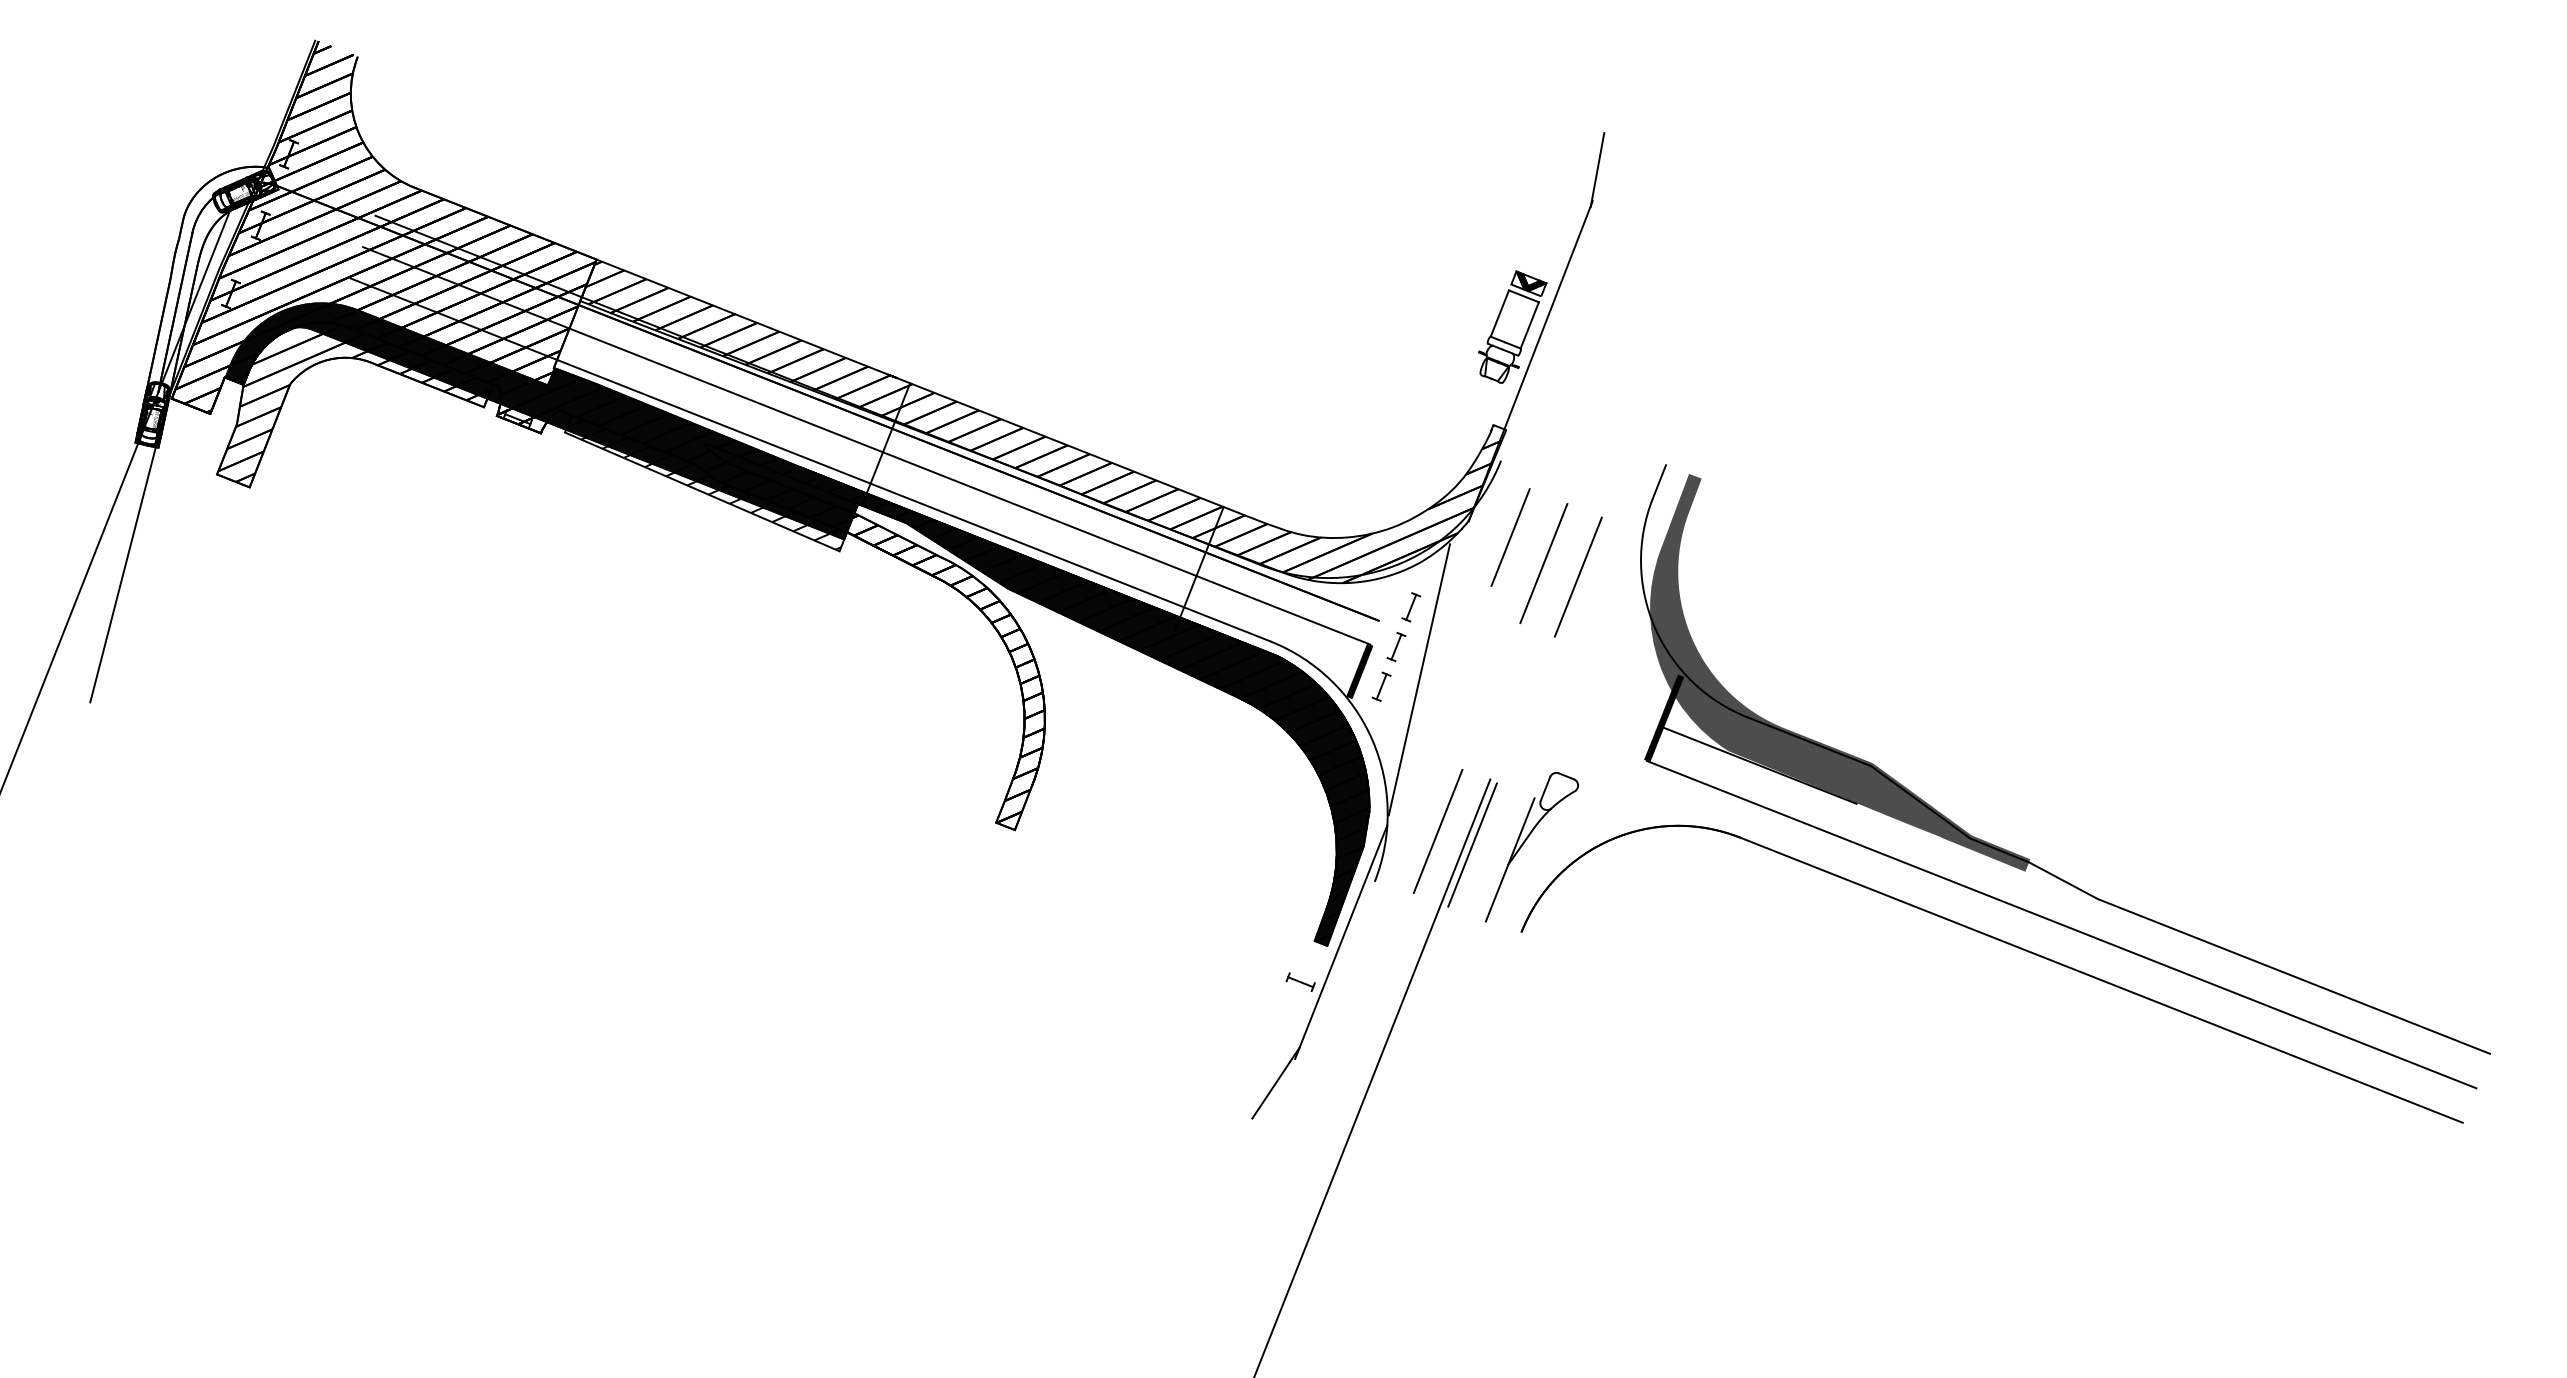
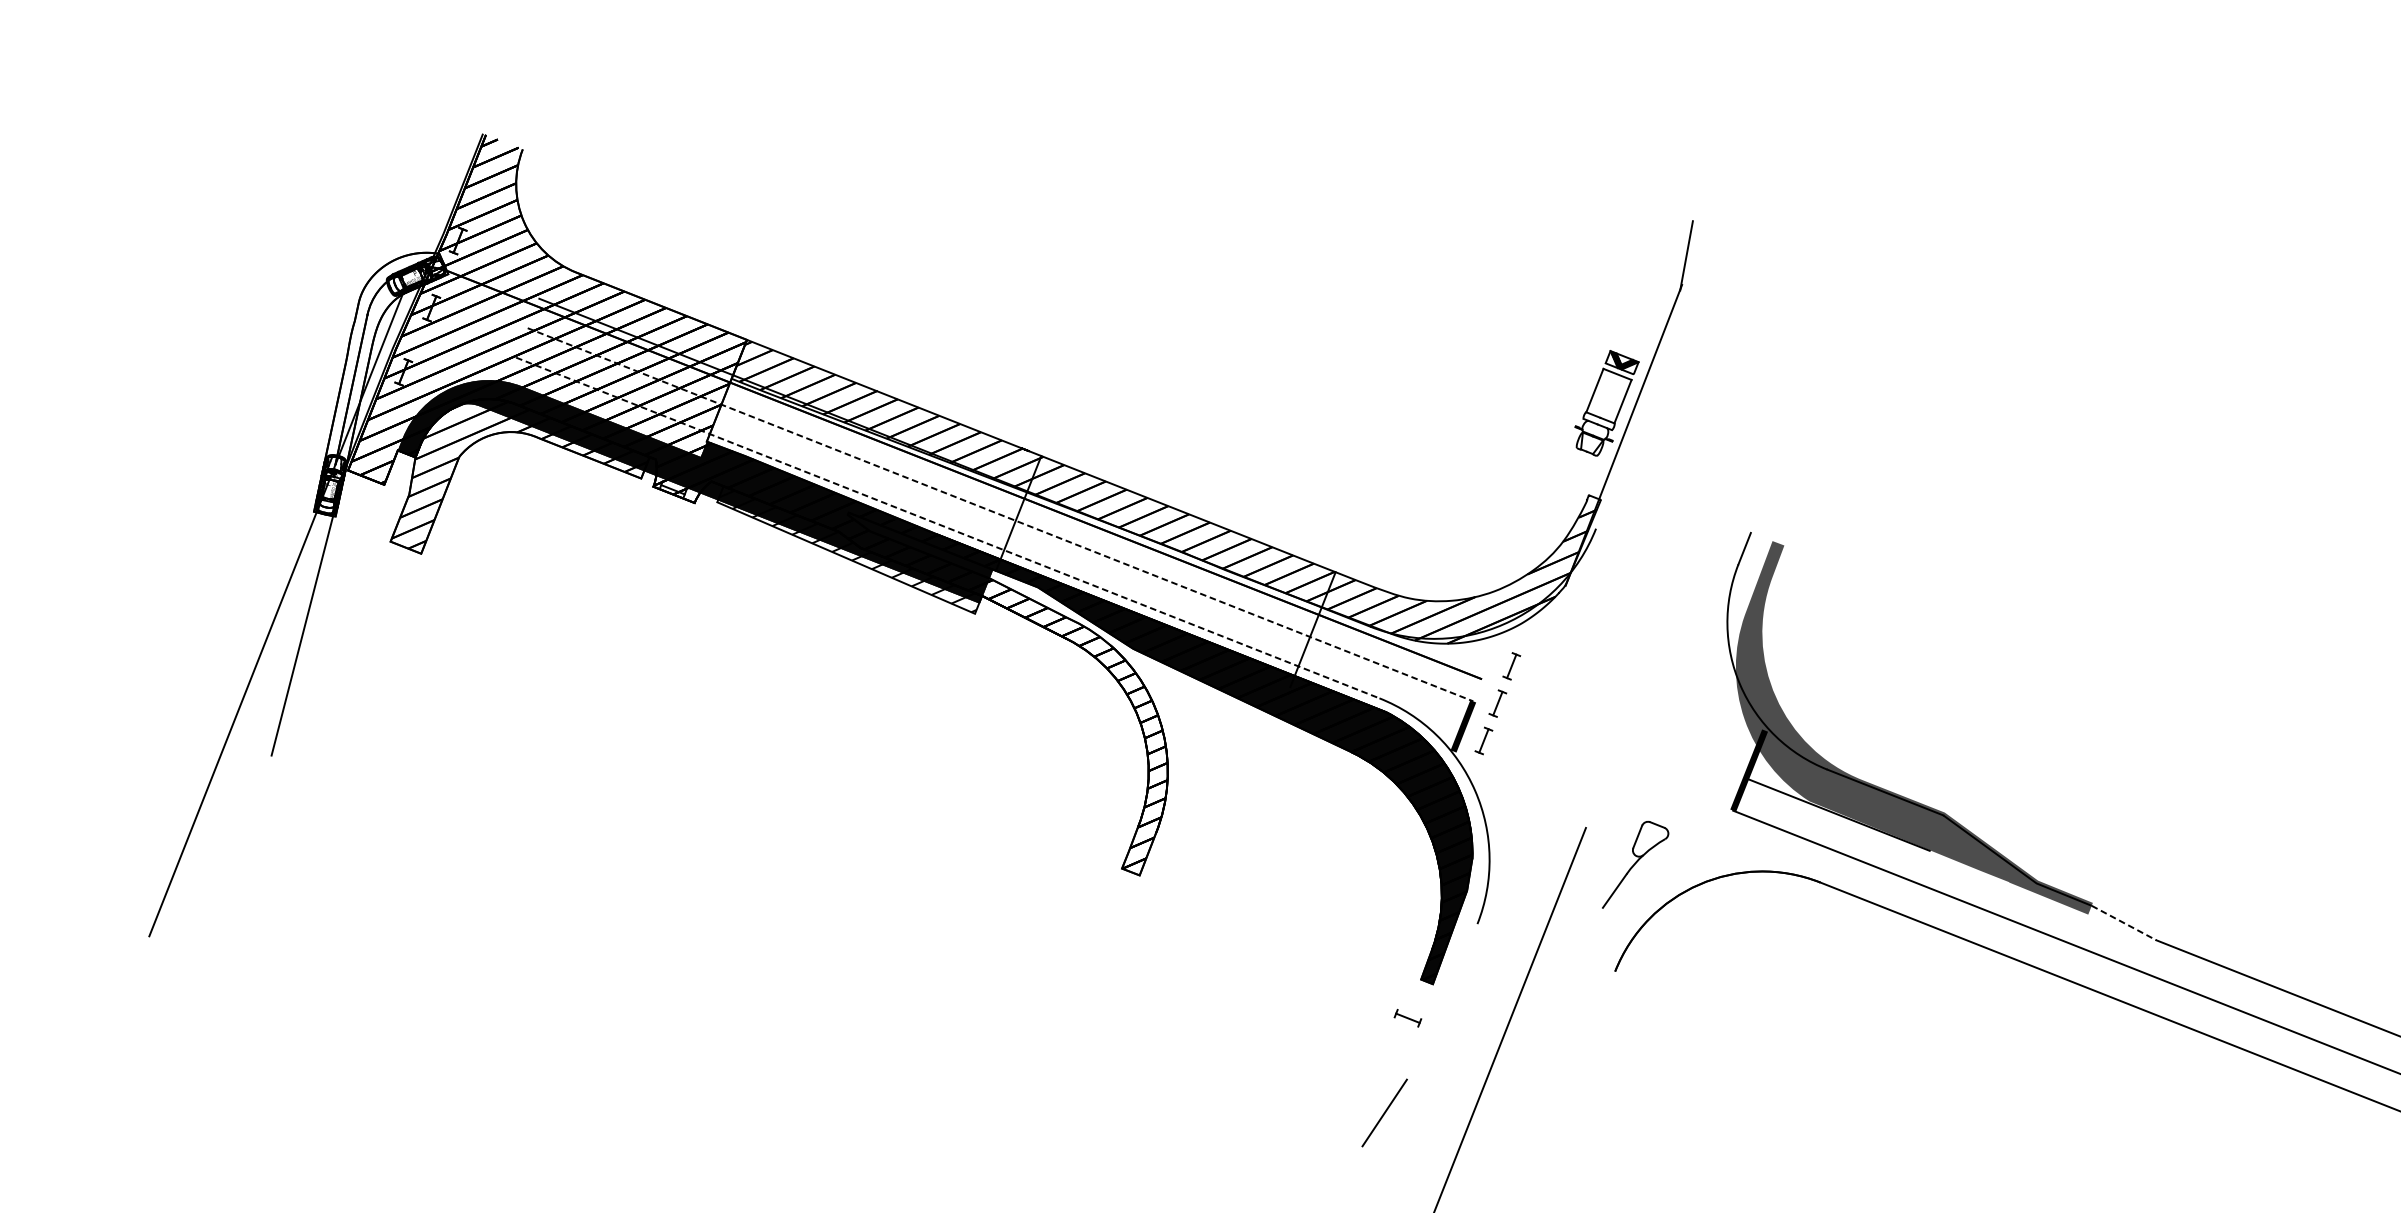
line: (867, 446) -> (1001, 515), solid -> dashed
line: (811, 460) -> (948, 528), solid -> dashed
line: (1510, 537) -> (1604, 600), removed
line: (1543, 563) -> (1635, 625), removed
line: (1577, 576) -> (1667, 637), removed
line: (1419, 679) -> (1519, 734), removed
line: (1437, 831) -> (1536, 876), removed
line: (1472, 844) -> (1569, 889), removed
line: (1509, 859) -> (1603, 903), removed
line: (2063, 880) -> (2124, 922), solid -> dashed
line: (1341, 941) -> (1446, 980), removed

